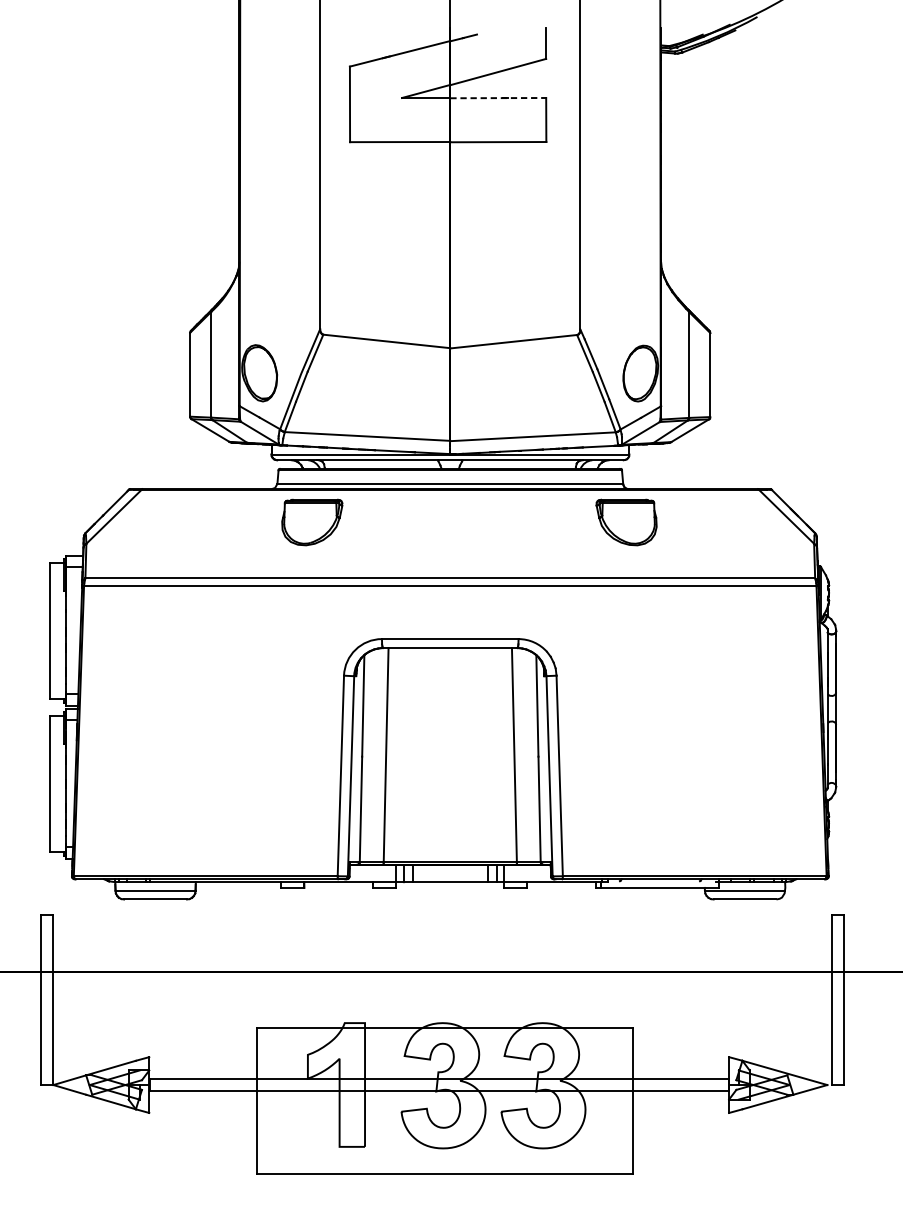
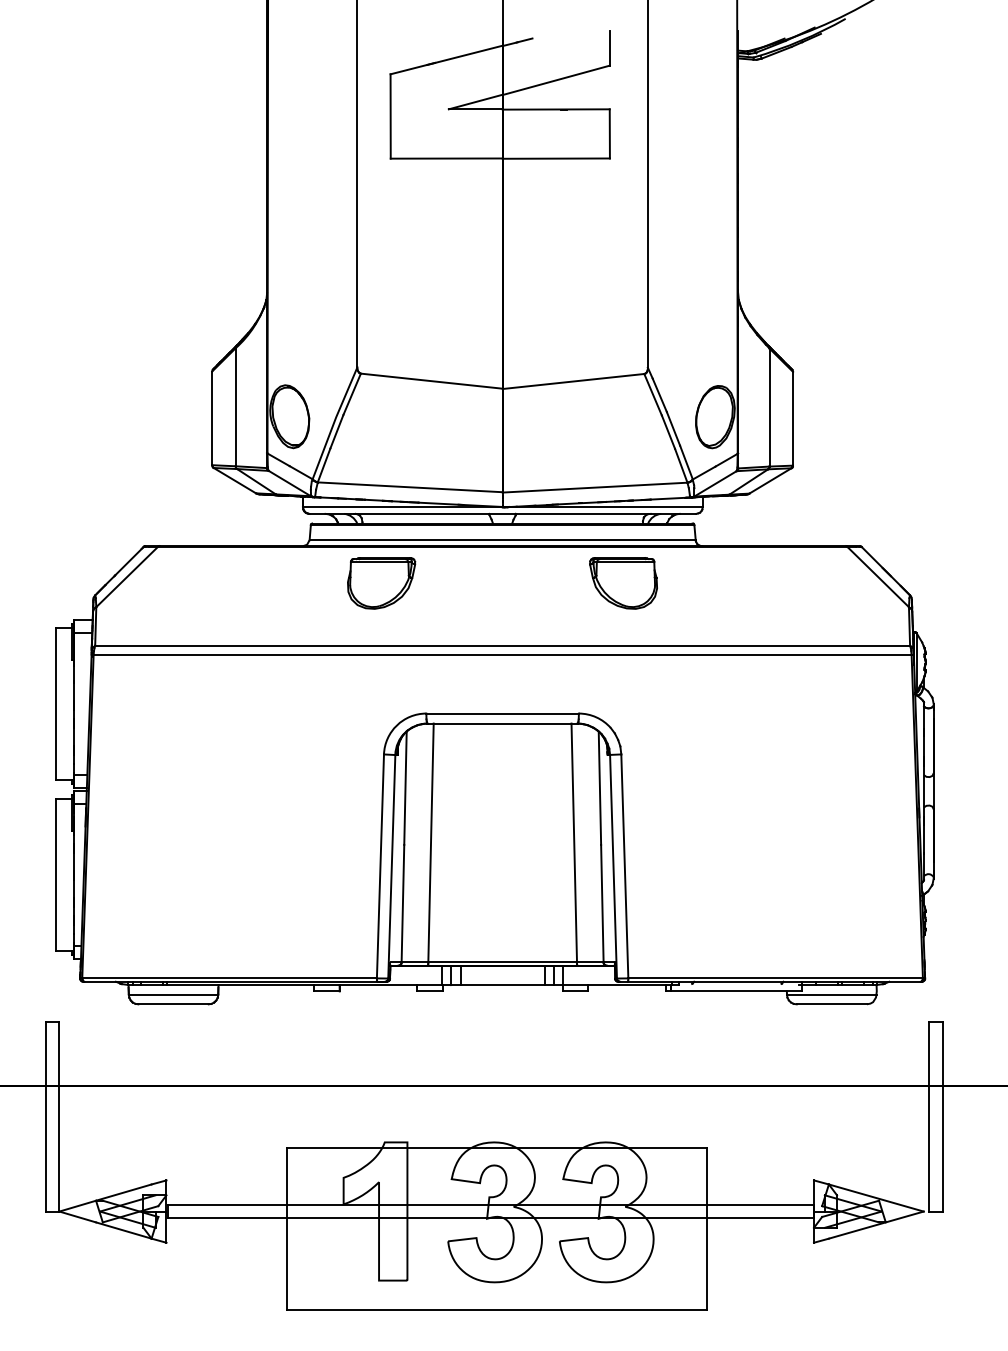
line: (498, 98) -> (556, 109), dashed -> solid
part: (312, 522) -> (381, 583), moved
part: (626, 522) -> (623, 583), moved

